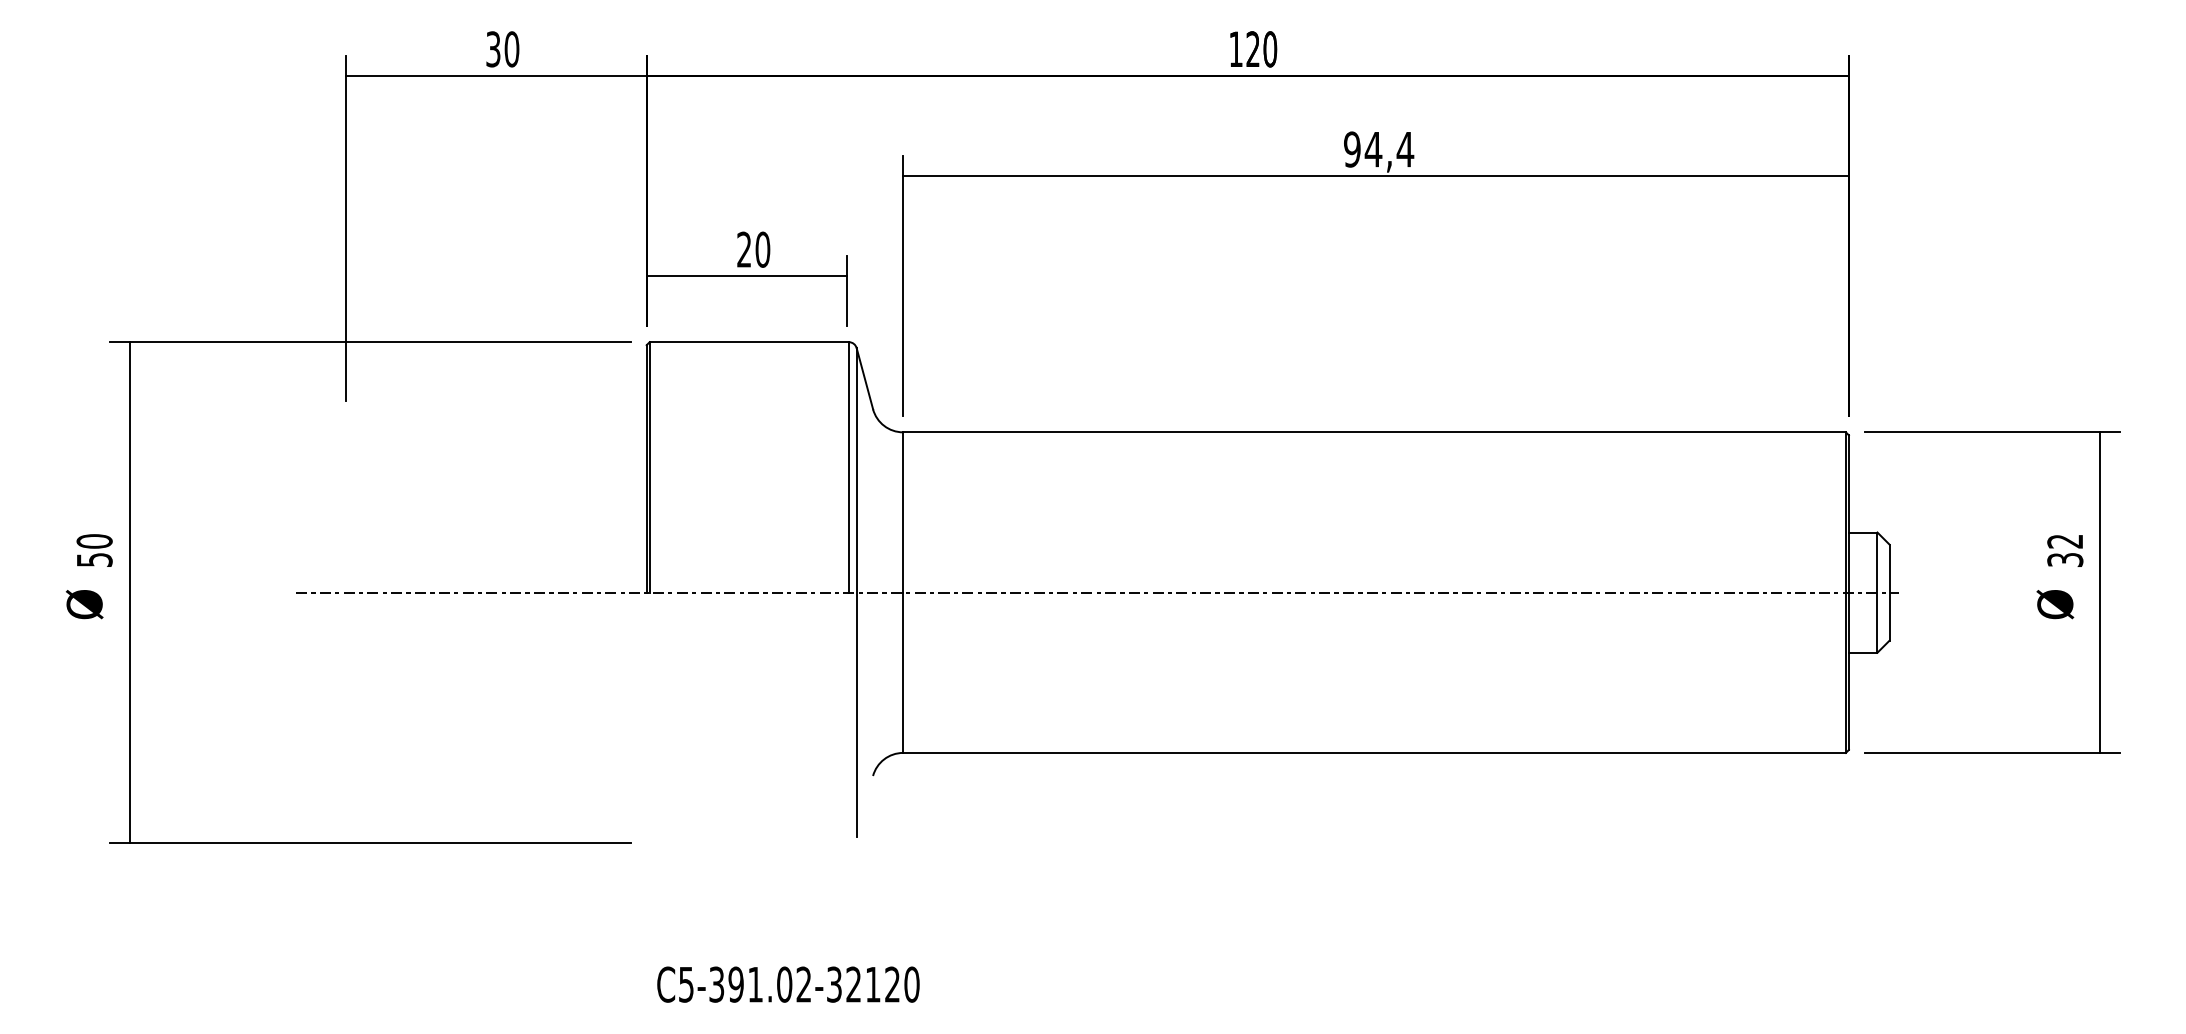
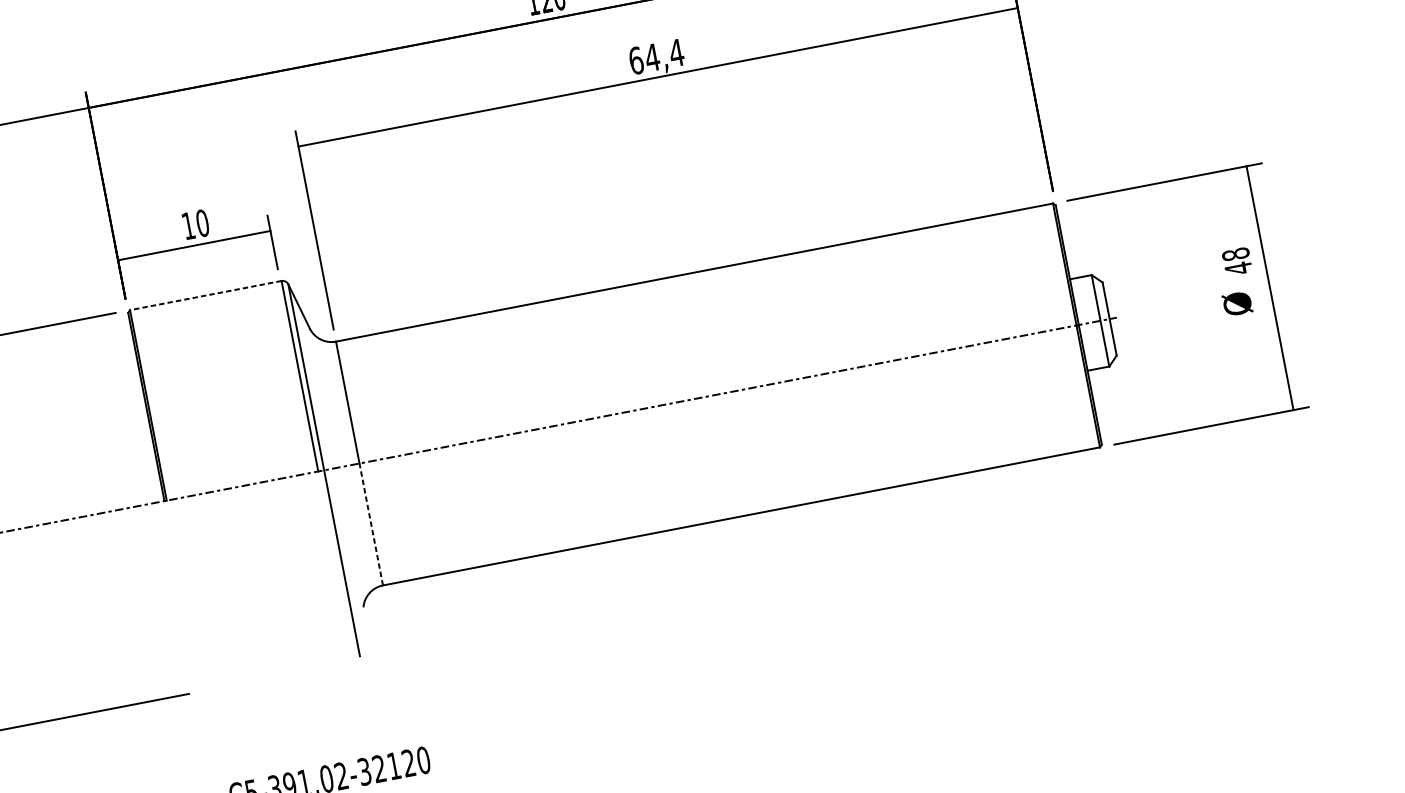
text: (1352, 149) -> (636, 60), 94,4 -> 64,4
text: (743, 249) -> (187, 225), 20 -> 10
line: (749, 342) -> (206, 295), solid -> dashed
text: (2065, 550) -> (1237, 261), 32 -> 48
line: (903, 672) -> (371, 524), solid -> dashed

